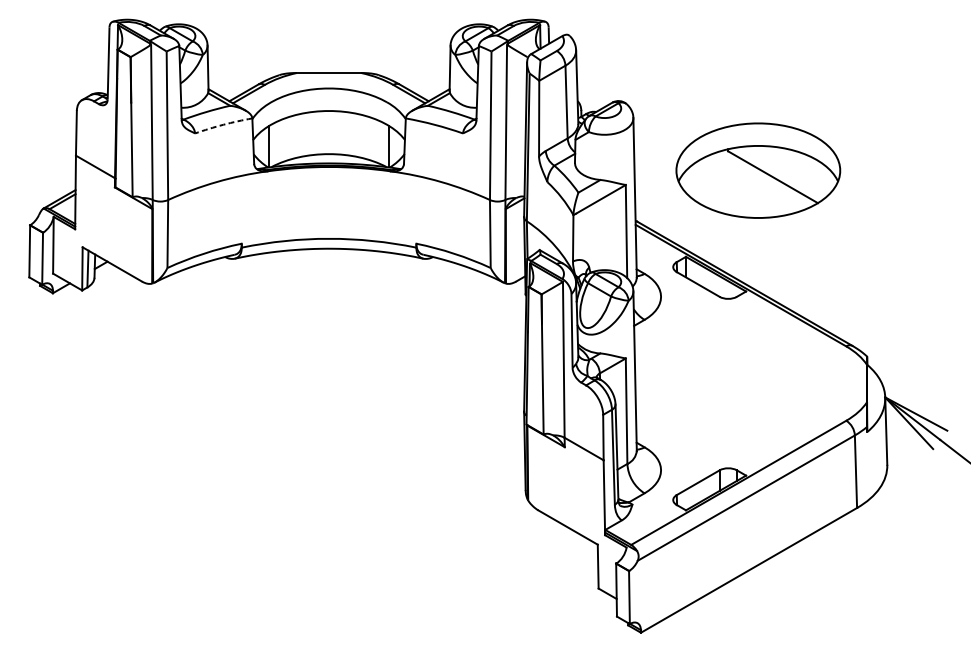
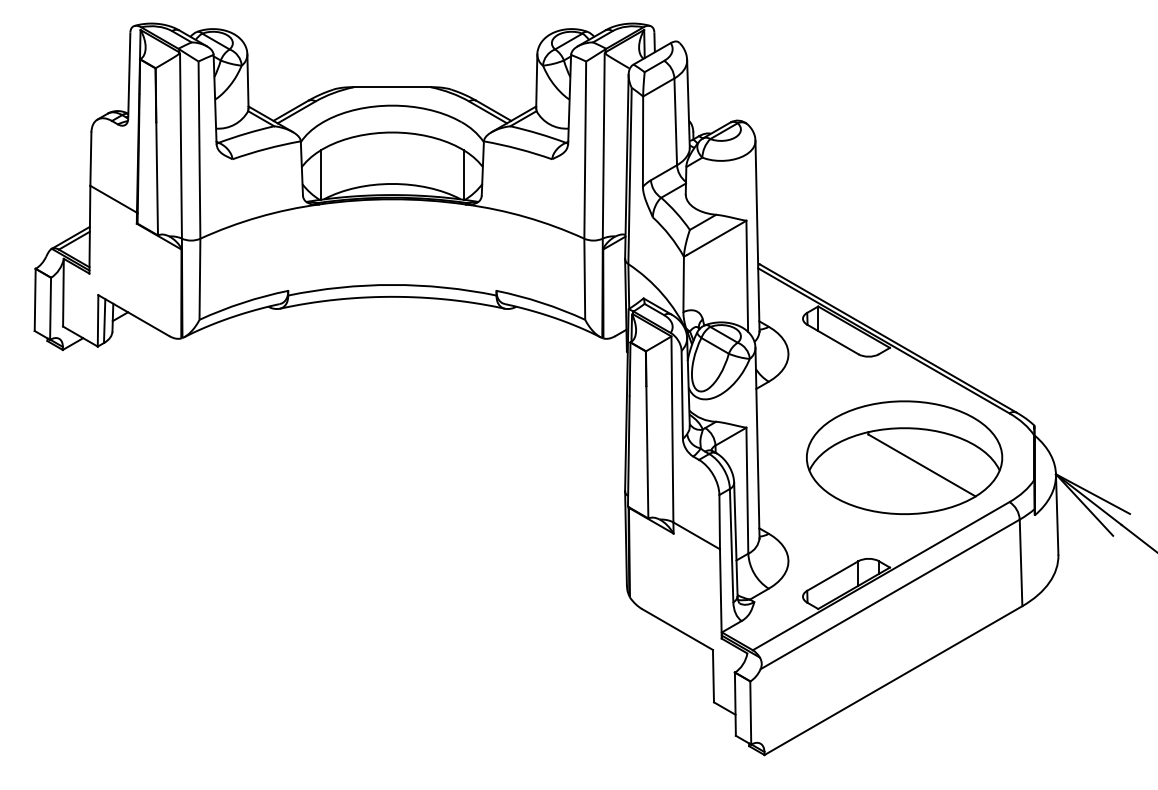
arc: (223, 124) -> (266, 148), dashed -> solid
part: (758, 170) -> (904, 457), moved

